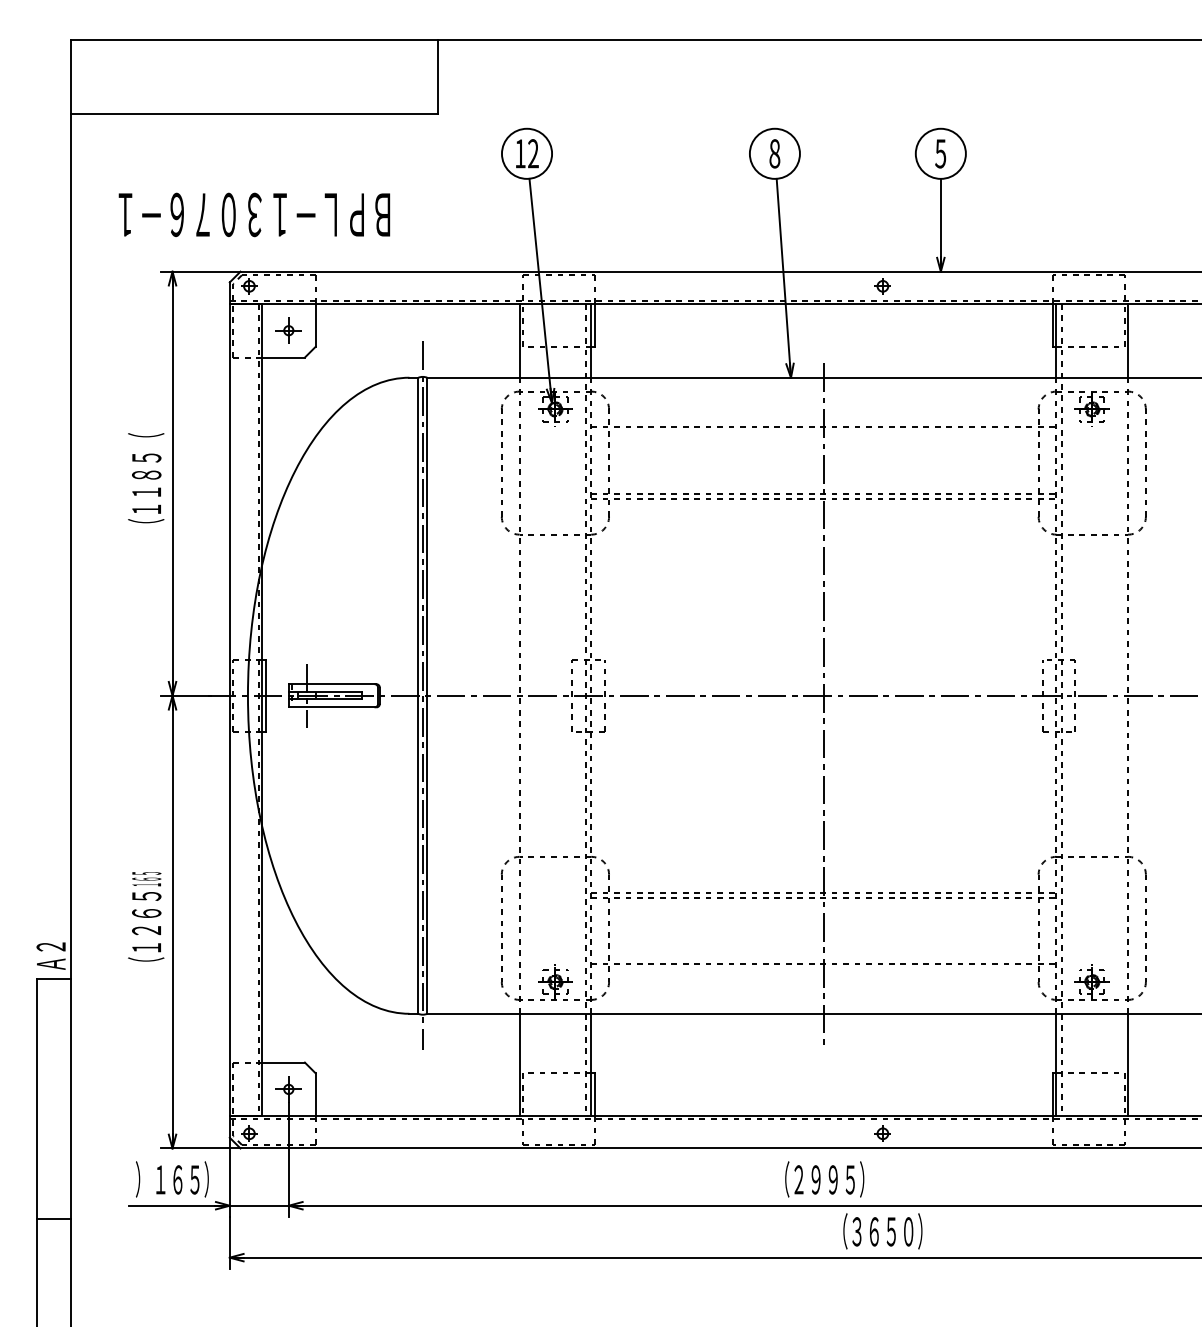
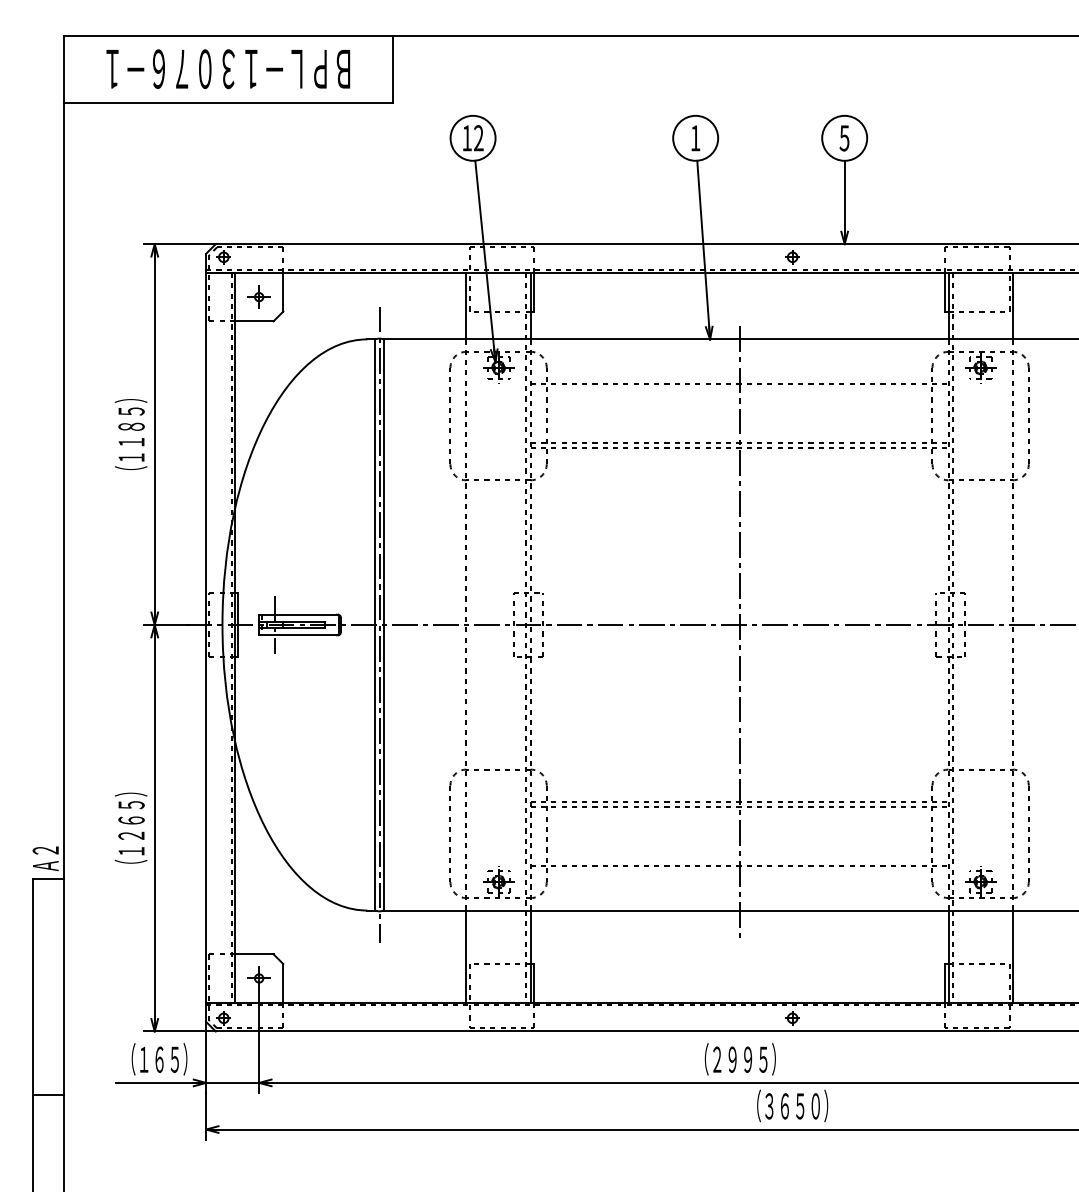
text: (774, 154) -> (695, 138), 8 -> 1
text: (254, 215) -> (228, 69), moved
text: (145, 440) -> (130, 395), （ -> ）
text: (145, 878) -> (130, 789), １６５ -> ）
text: (143, 1178) -> (128, 1058), ） -> （

